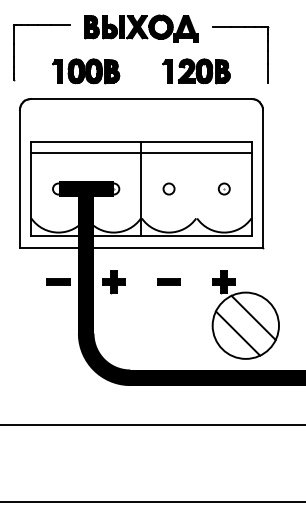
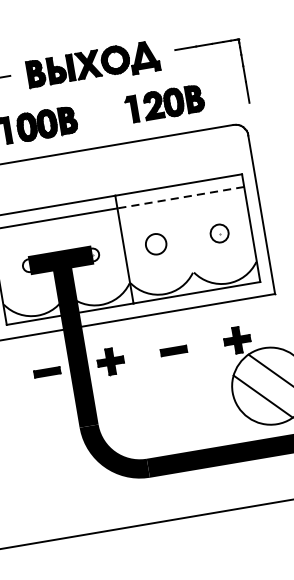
line: (196, 153) -> (180, 198), solid -> dashed
circle: (168, 188) -> (155, 243), size x1.6
part: (223, 188) -> (218, 233), size x1.4

